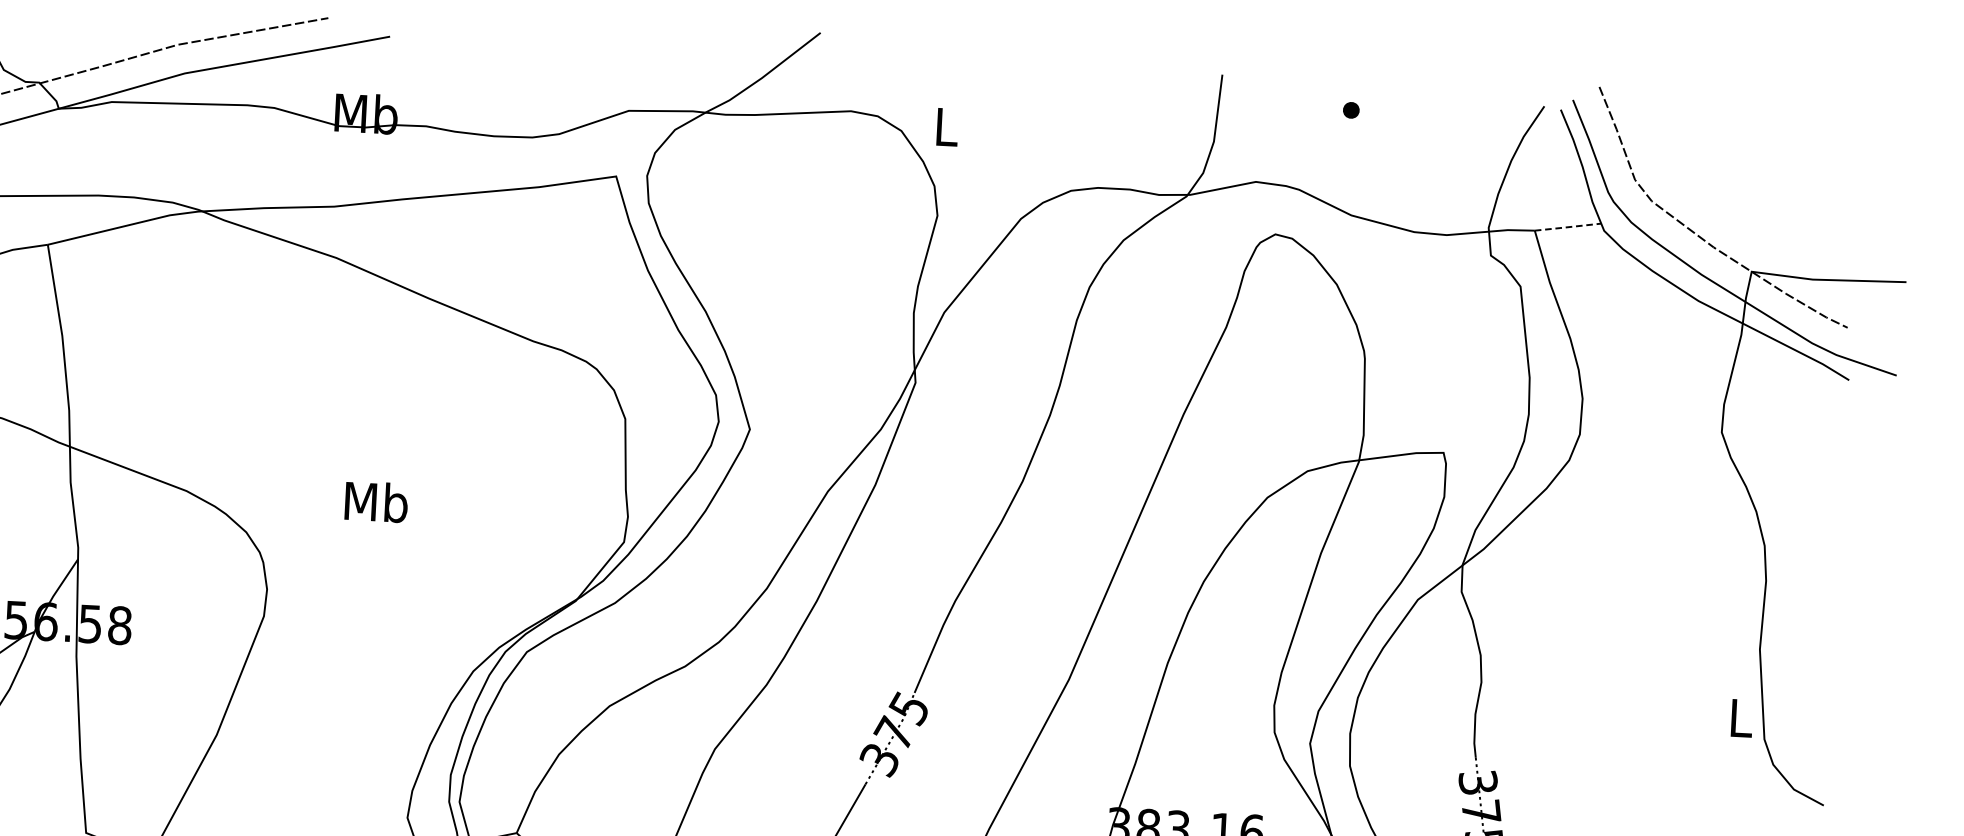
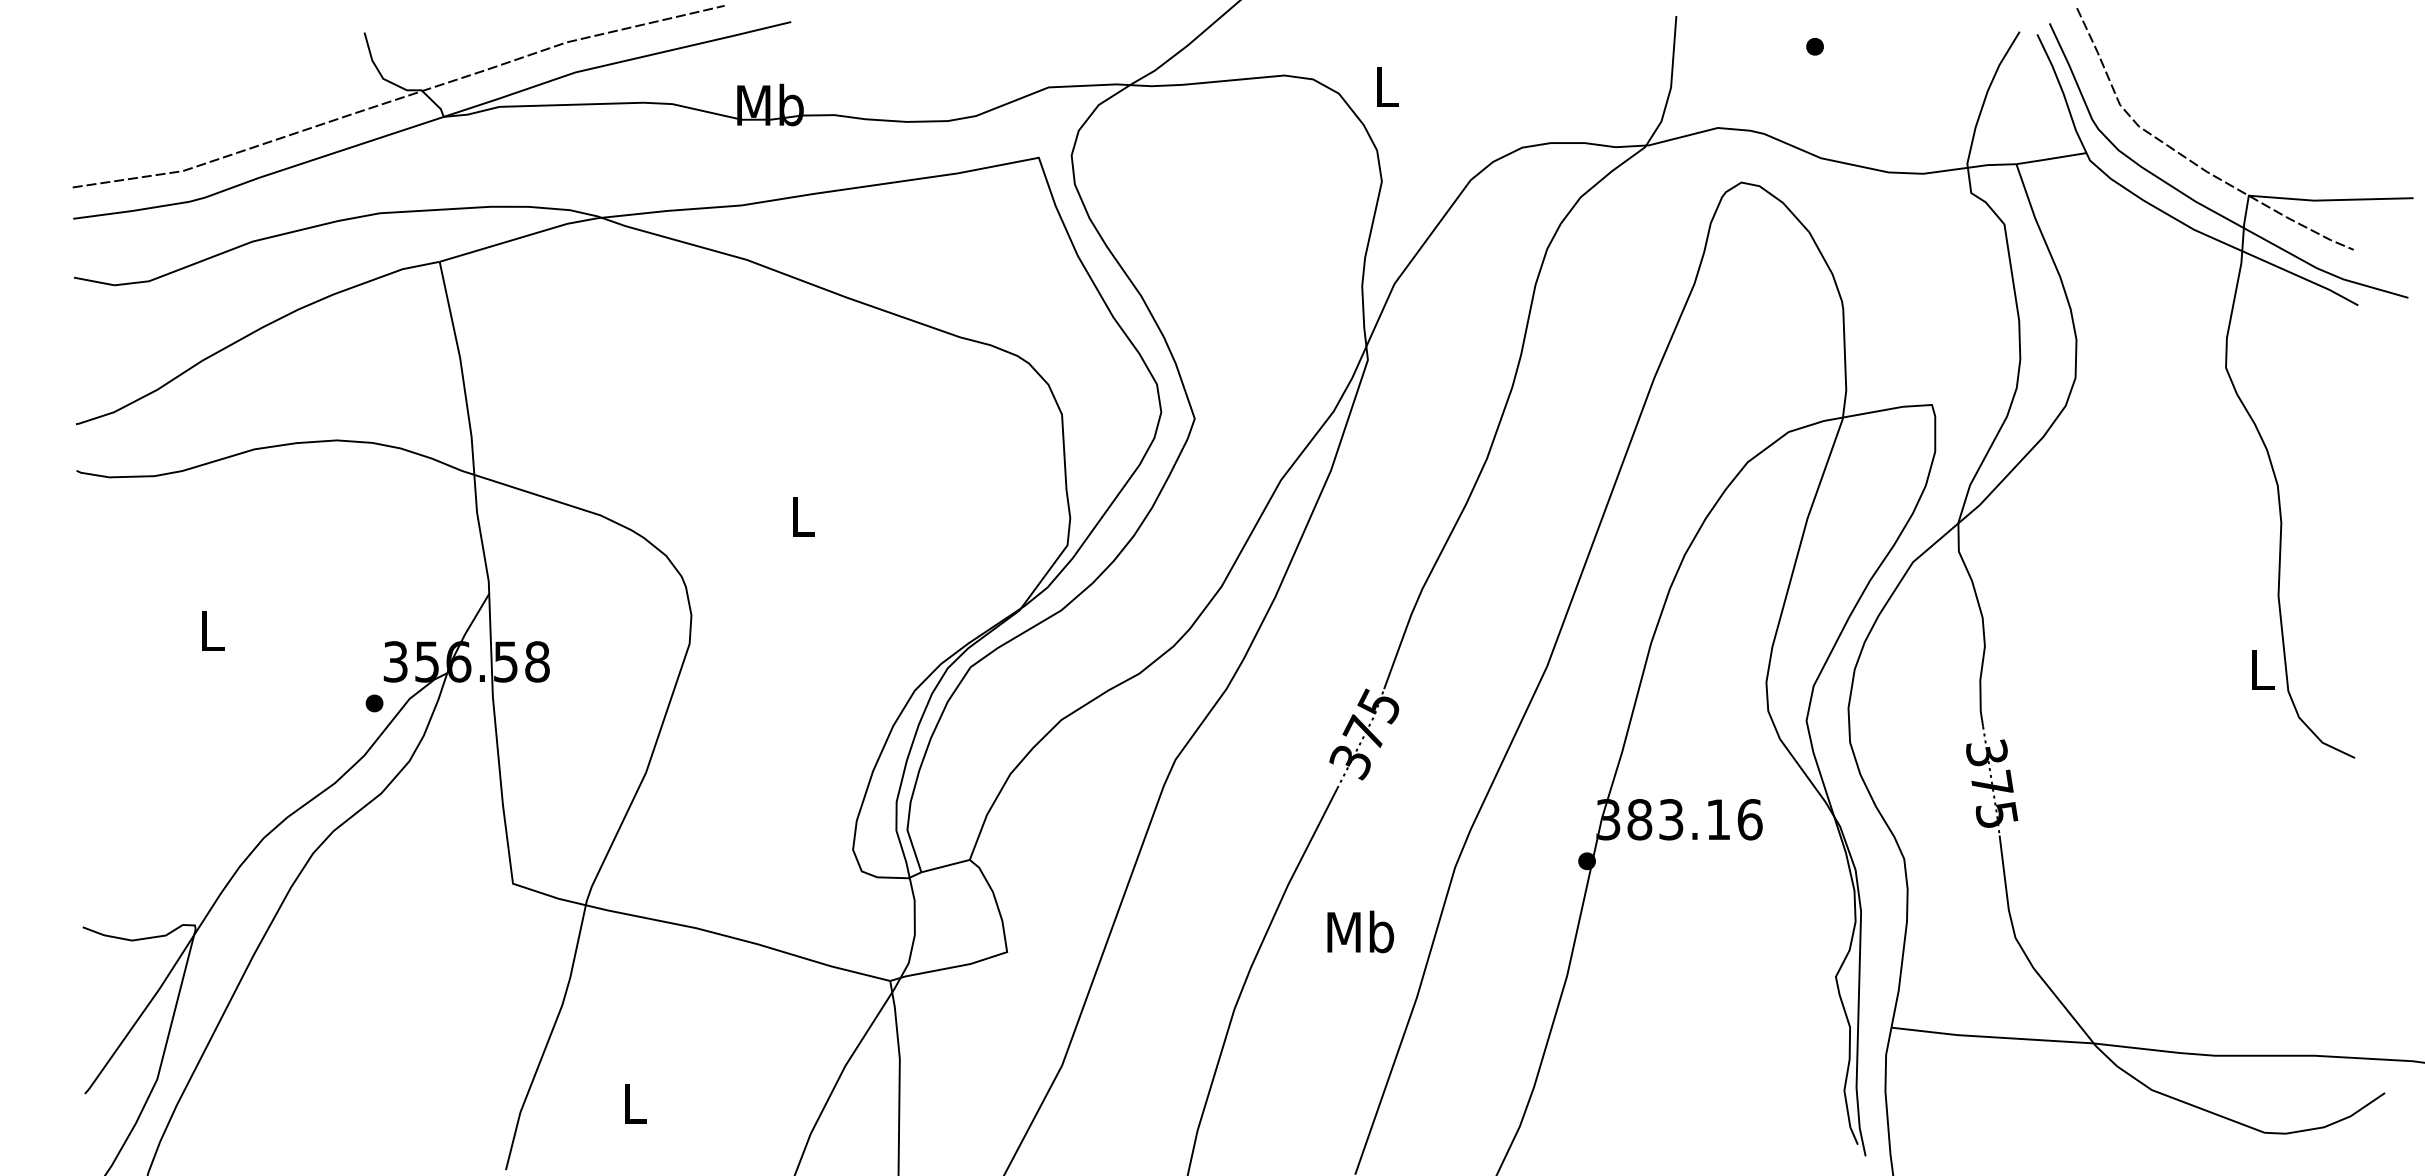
line: (1568, 227) -> (2051, 158), dashed -> solid
text: (376, 502) -> (802, 516), Mb -> L

